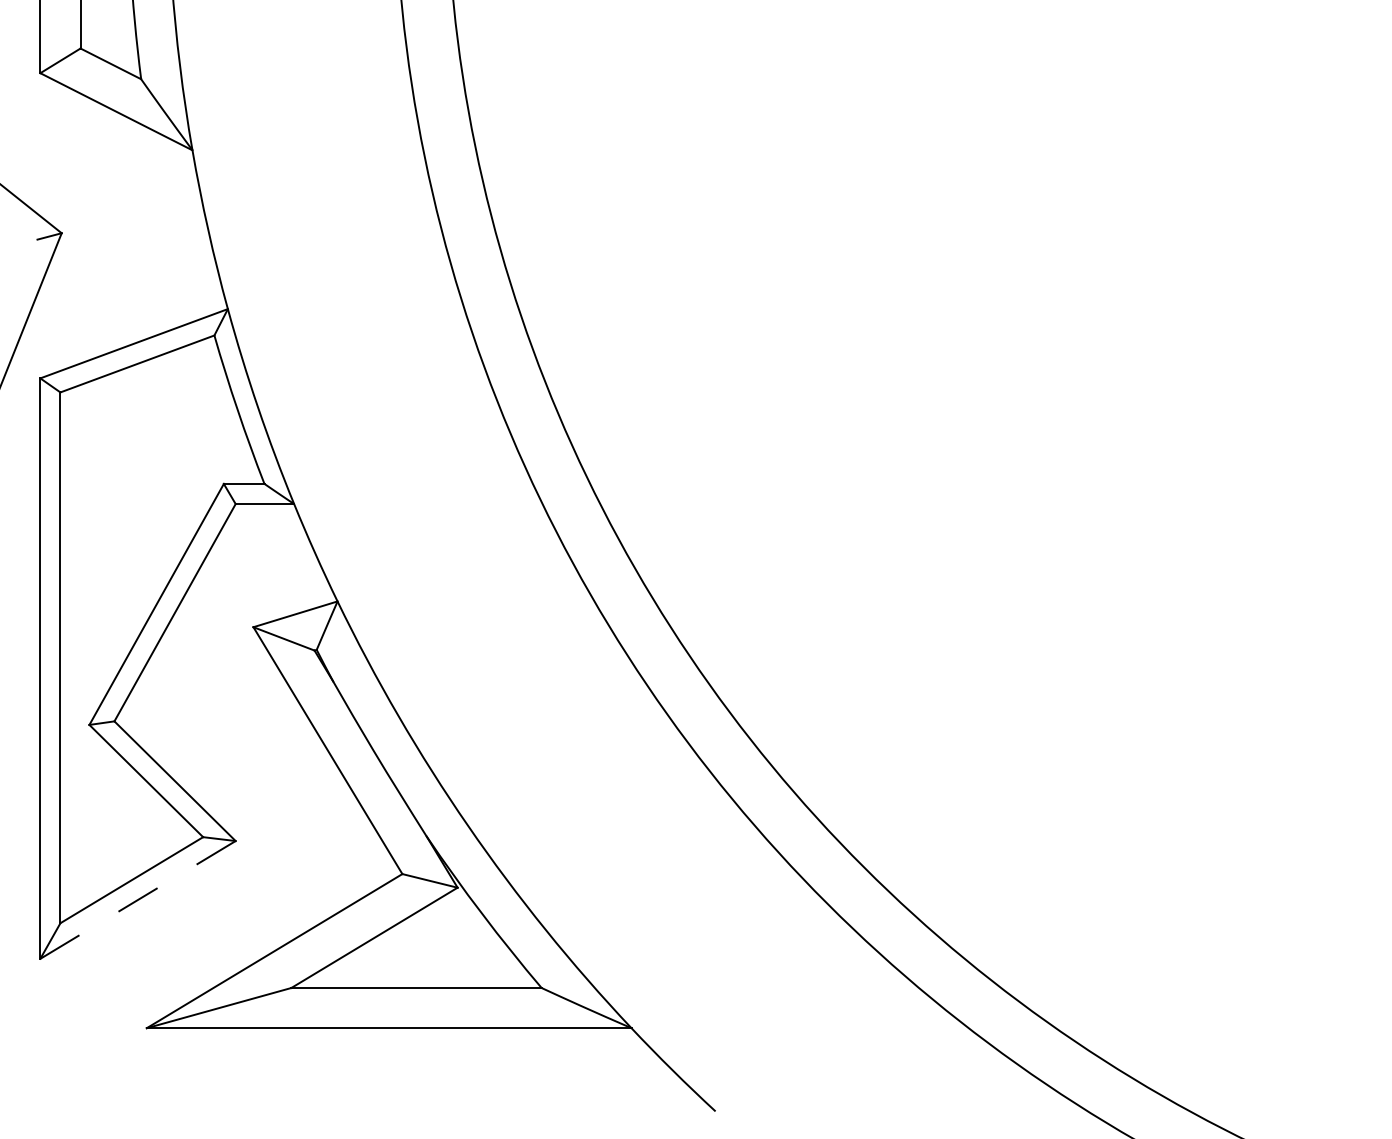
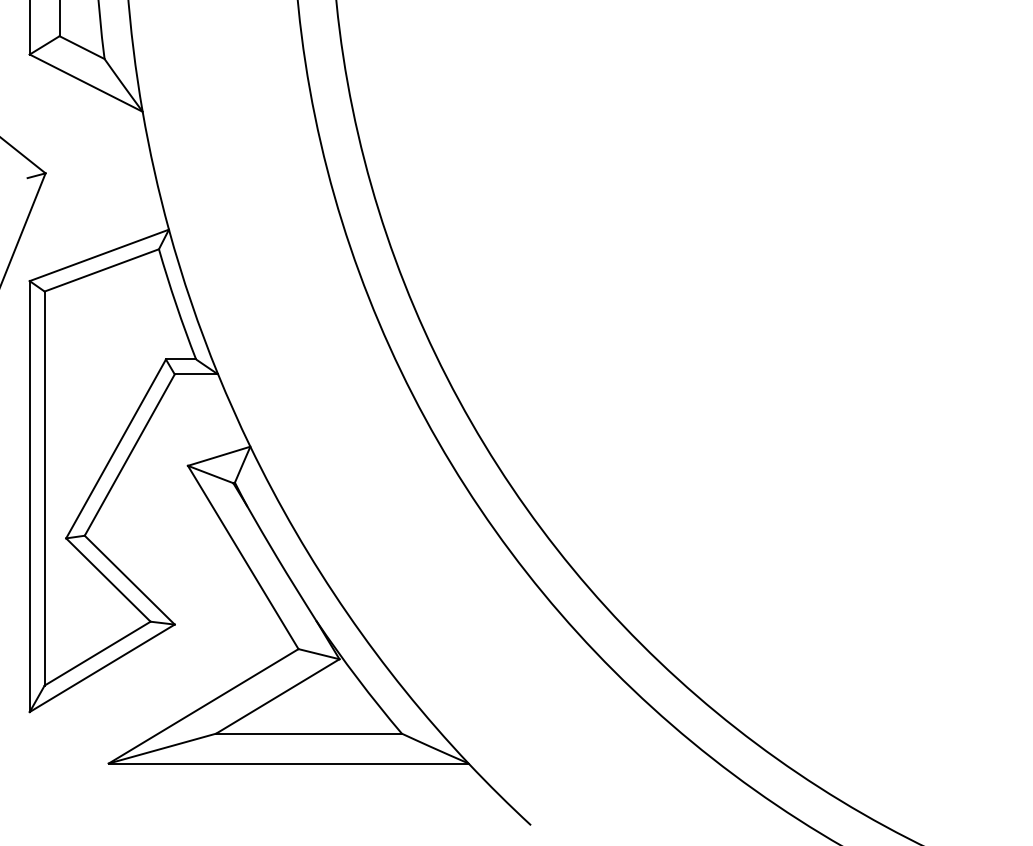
line: (138, 899) -> (102, 667), dashed -> solid

